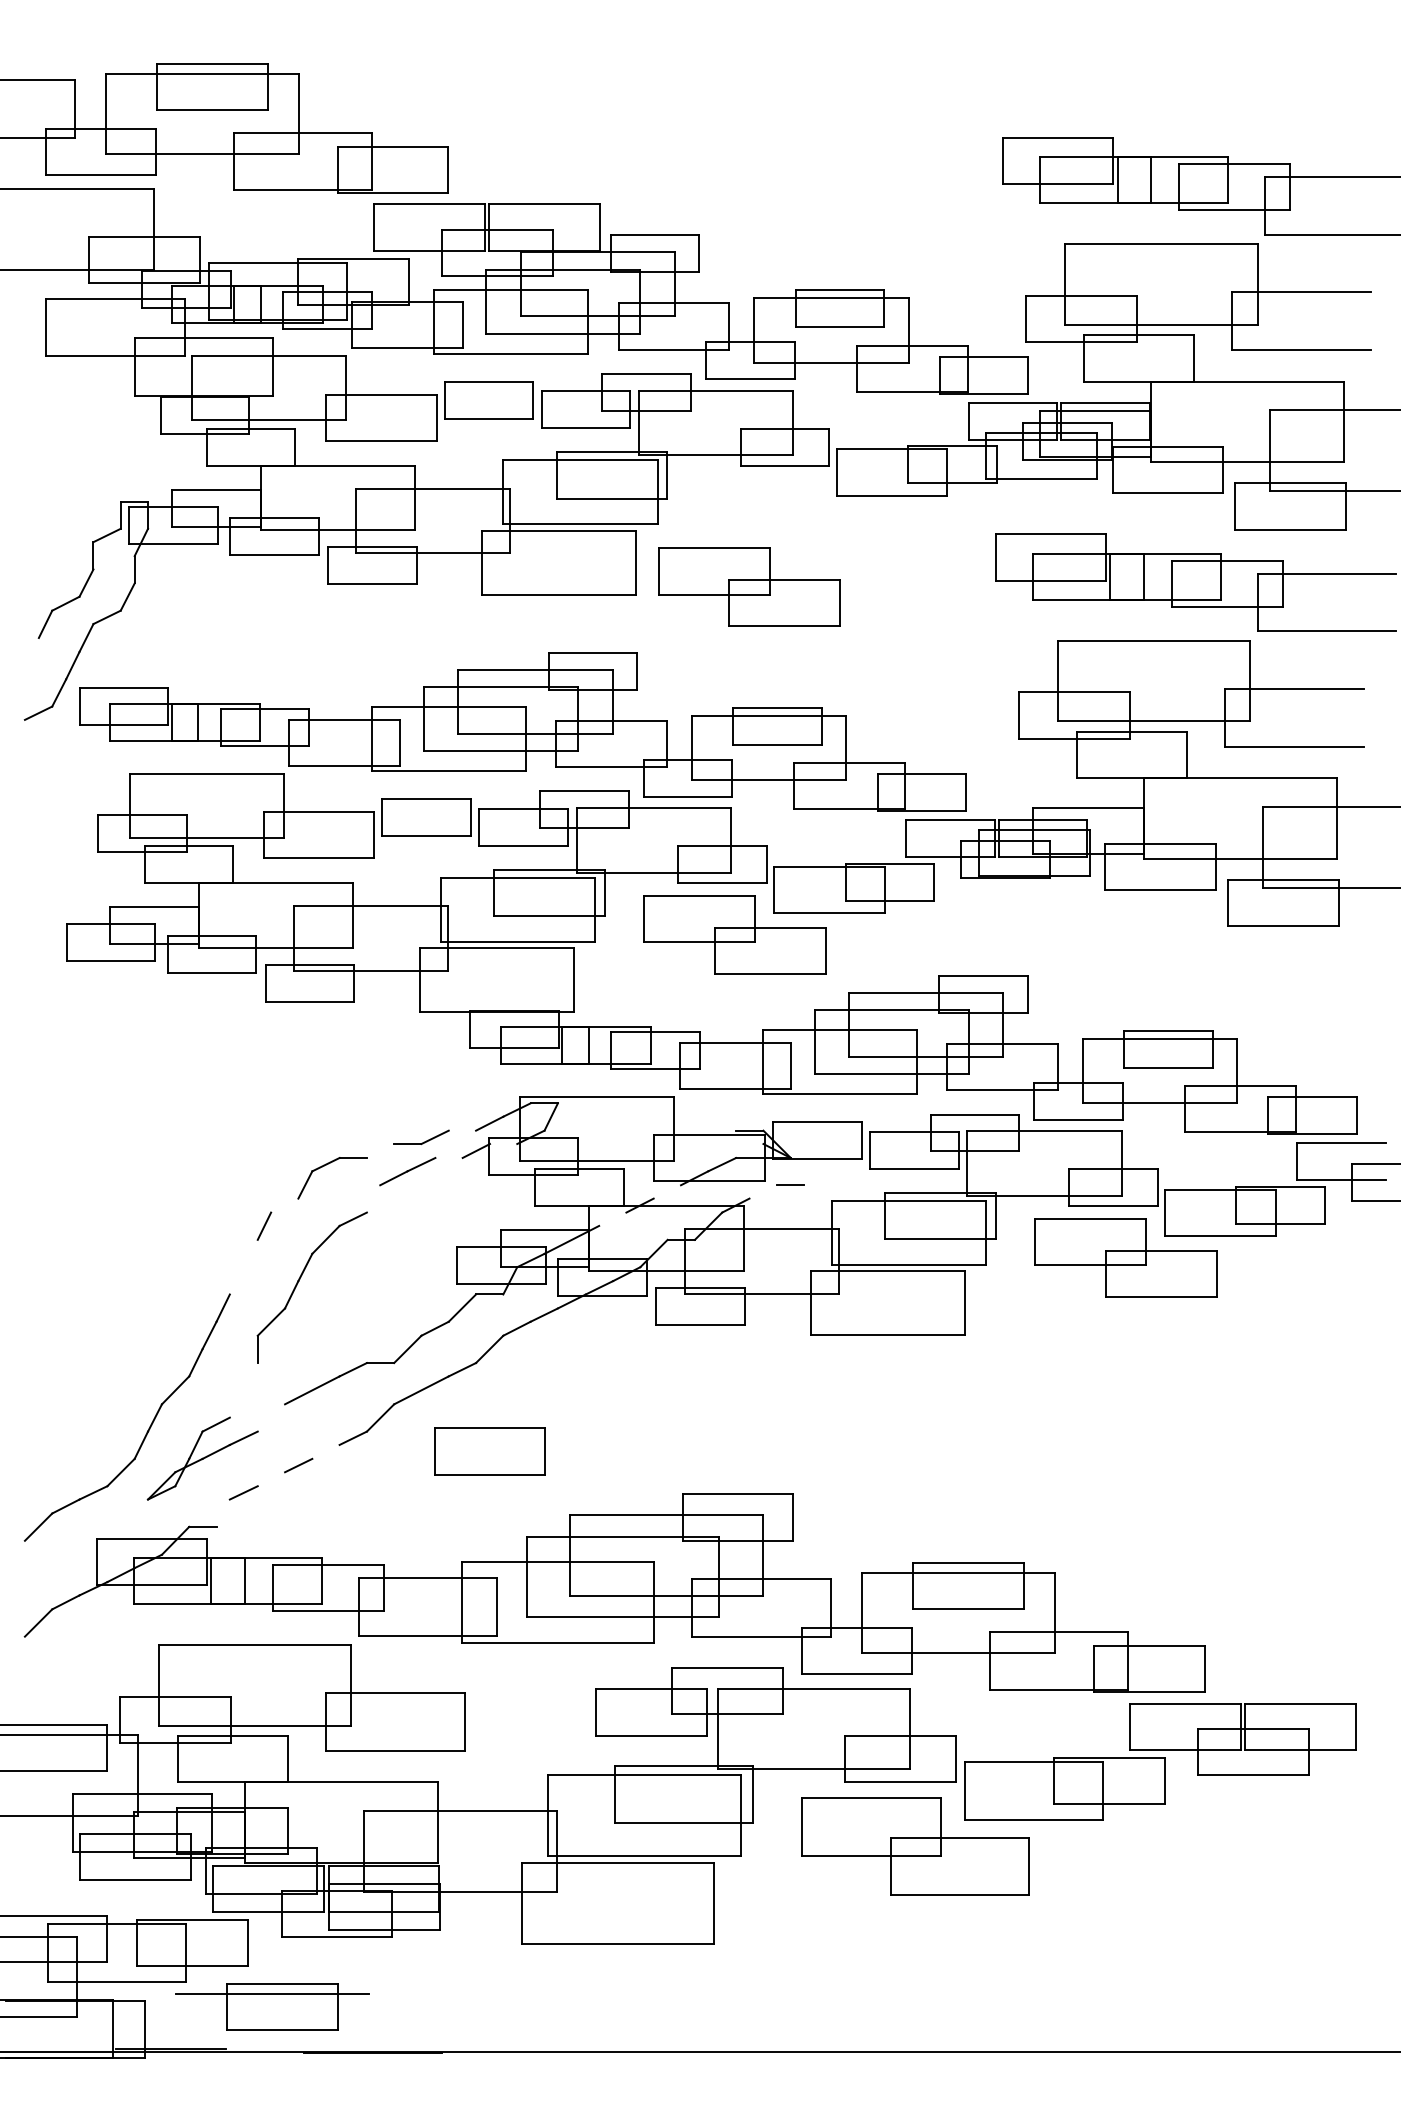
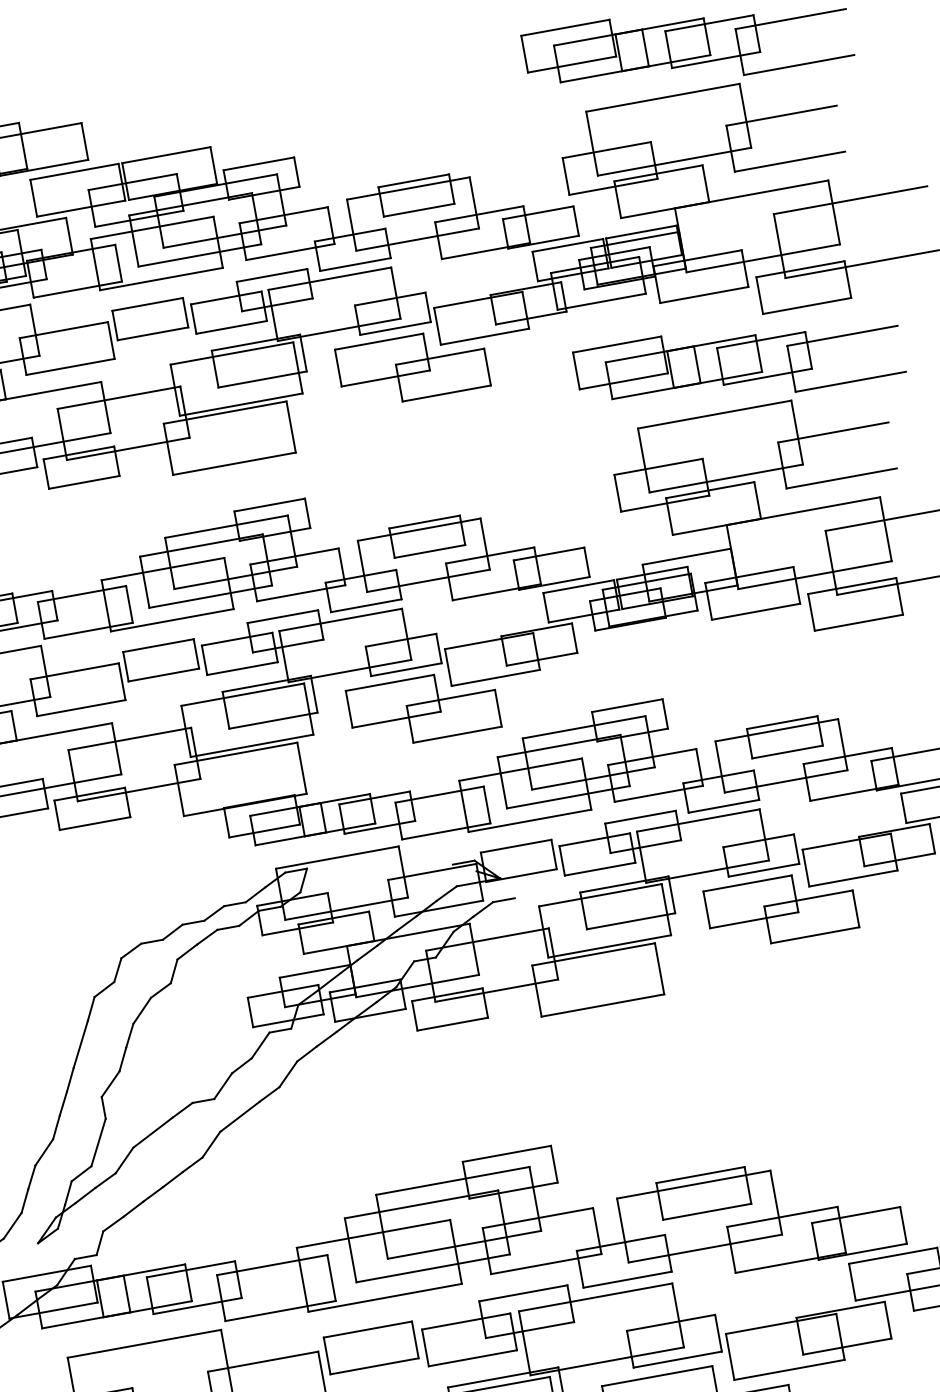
part: (749, 586) -> (412, 366), moved
line: (462, 1130) -> (235, 904), added
line: (503, 1144) -> (269, 909), added
line: (380, 1150) -> (172, 931), added
line: (448, 1157) -> (227, 927), added
line: (666, 1191) -> (406, 923), added
line: (762, 1191) -> (482, 909), added
line: (373, 1198) -> (174, 971), added
line: (284, 1205) -> (104, 989), added
line: (612, 1218) -> (367, 952), added
line: (243, 1266) -> (80, 1043), added
line: (243, 1390) -> (98, 1142), added
line: (271, 1417) -> (124, 1160), added
line: (325, 1451) -> (172, 1179), added
part: (489, 1451) -> (370, 1348), moved
line: (271, 1479) -> (133, 1209), added
line: (222, 1512) -> (99, 1242), added

